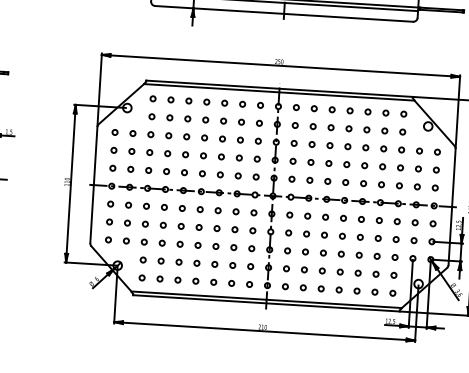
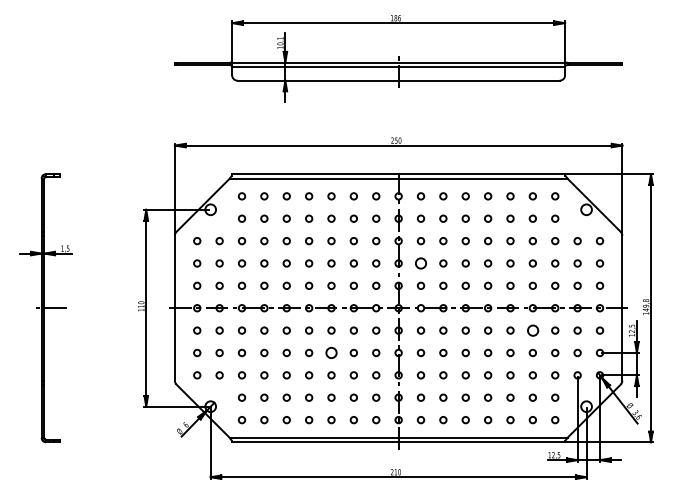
circle: (292, 161) -> (420, 263), size x1.6
circle: (379, 220) -> (532, 330), size x1.6
circle: (217, 228) -> (331, 352), size x1.6

